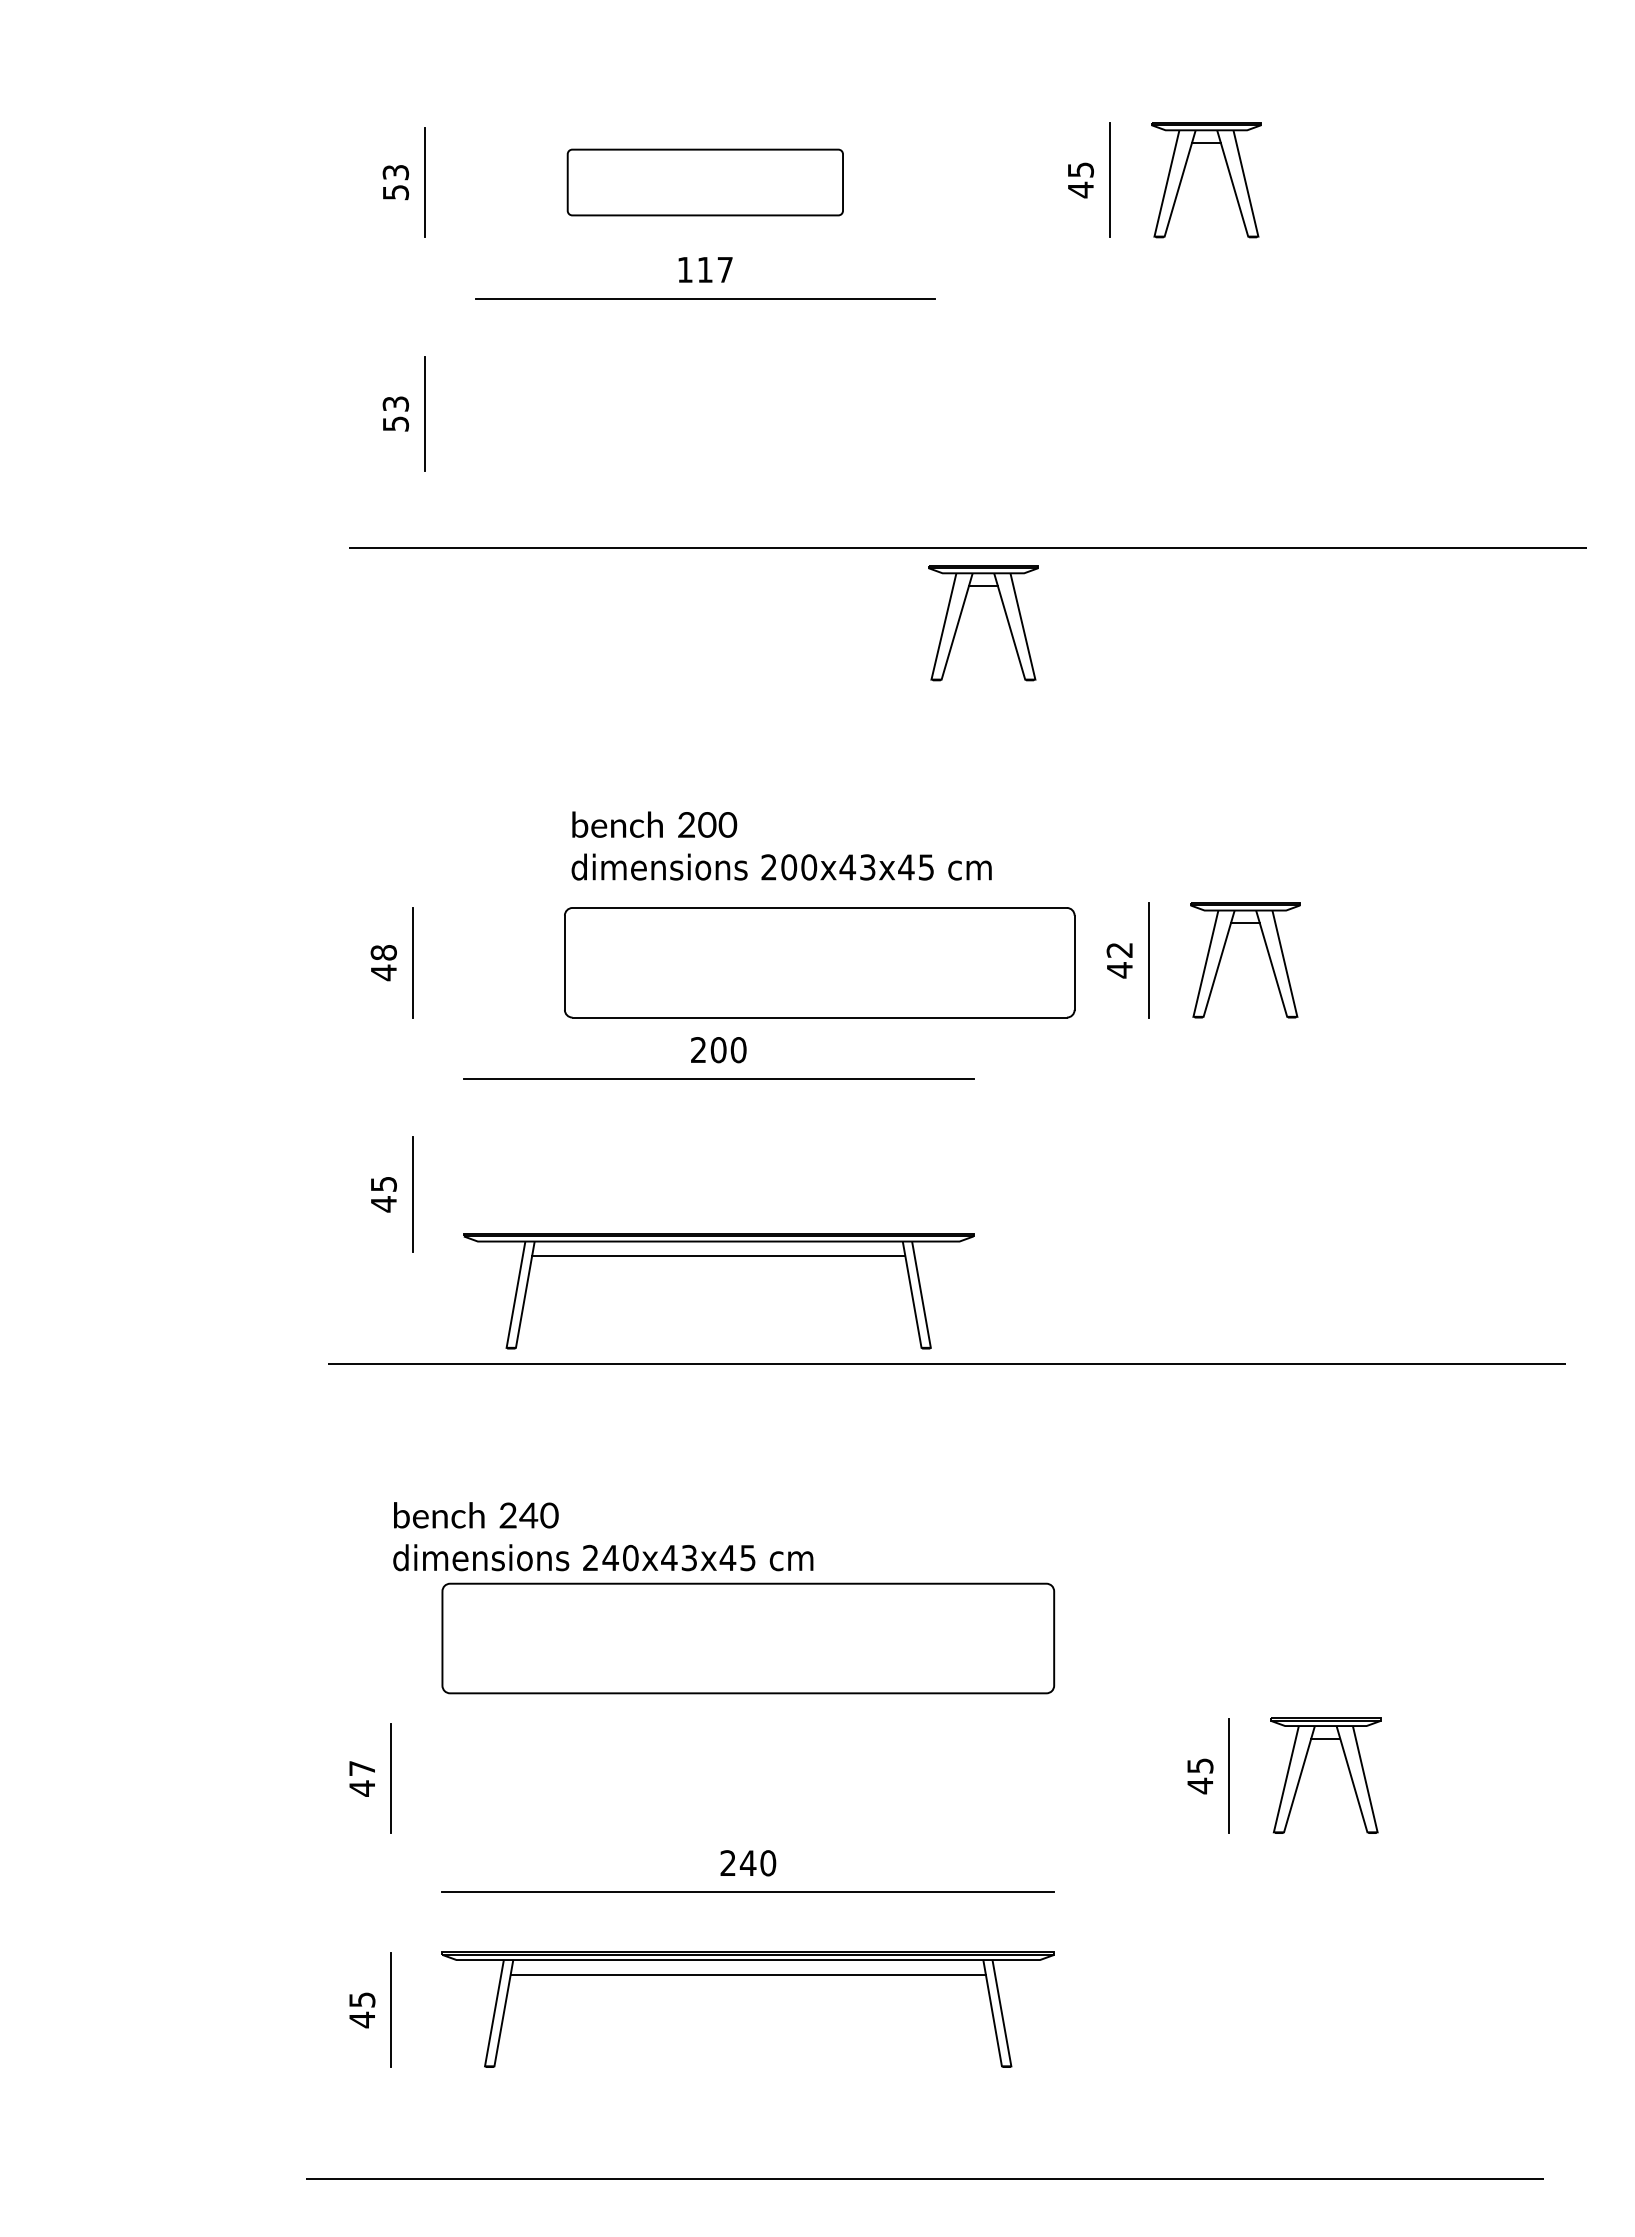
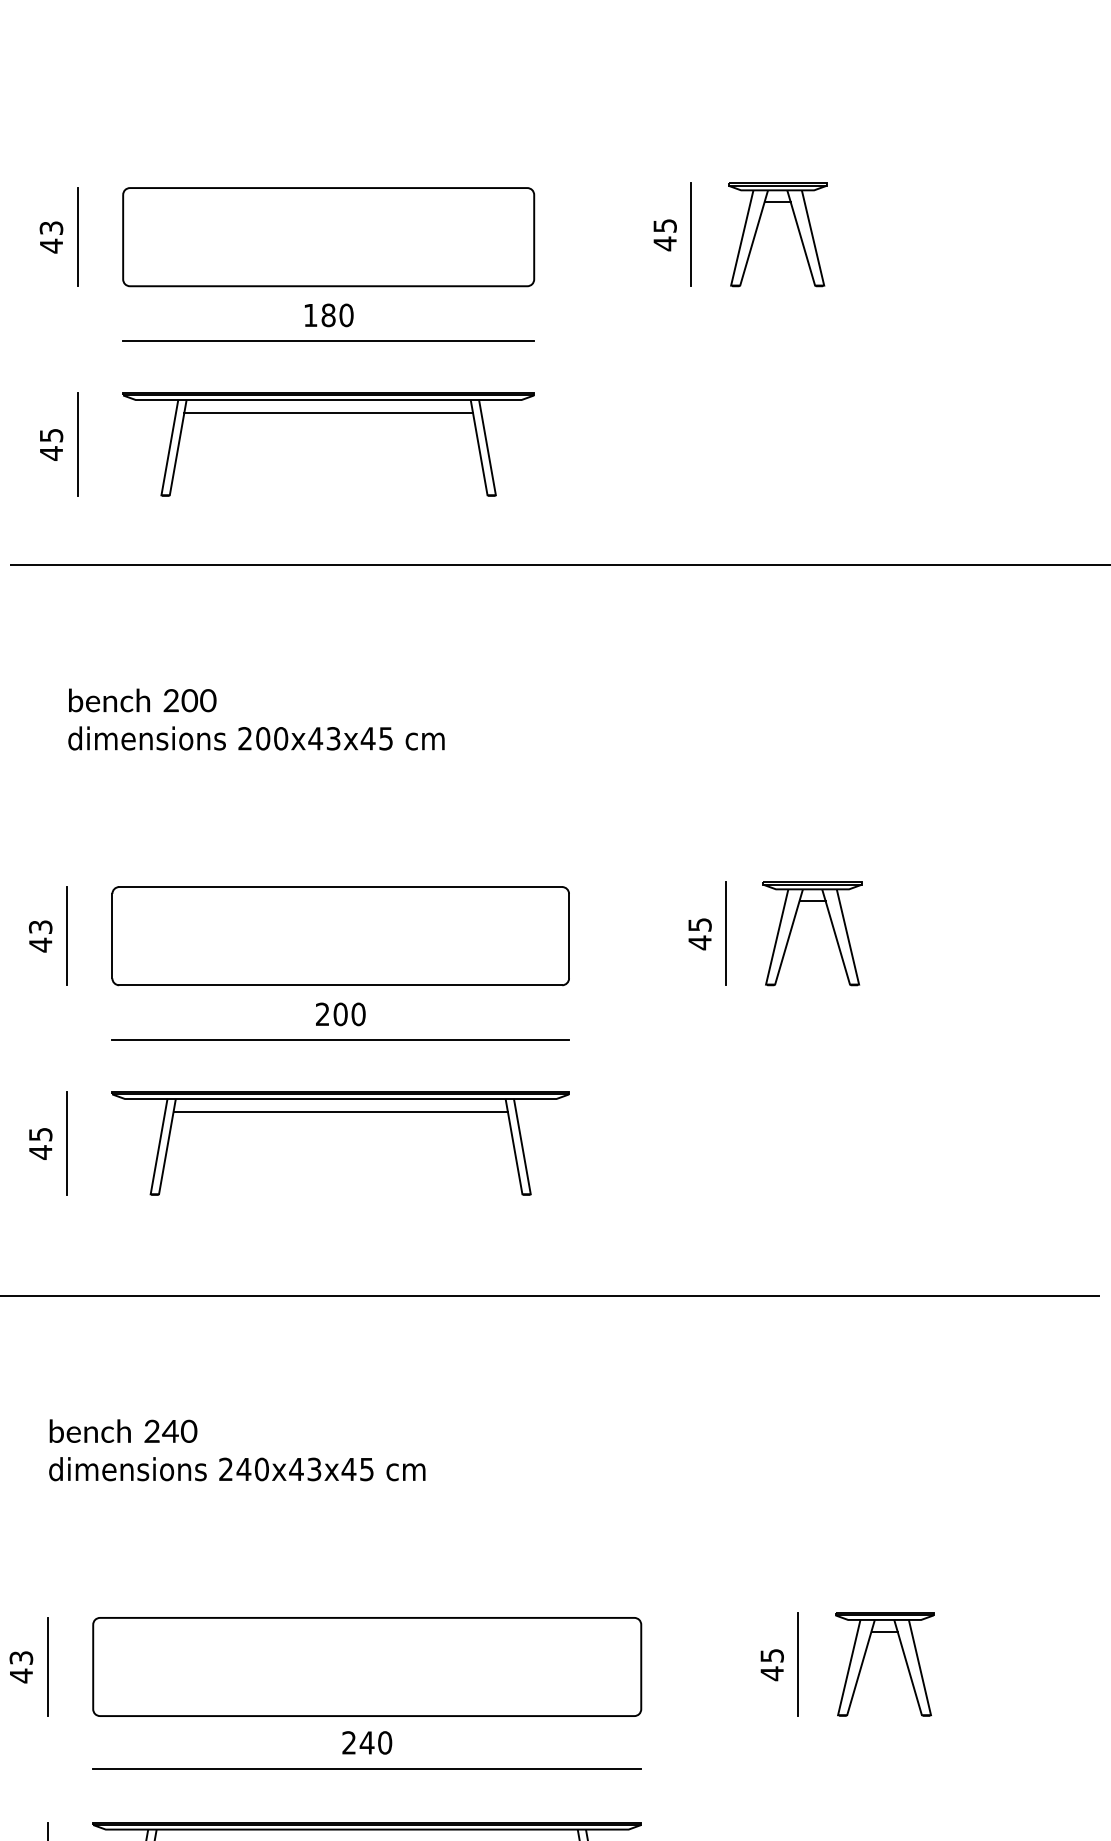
part: (705, 182) -> (328, 237), size x1.67
text: (396, 192) -> (52, 246), 53 -> 43
text: (715, 269) -> (337, 315), 117 -> 180
part: (705, 379) -> (328, 413), added
text: (395, 414) -> (51, 444), 53 -> 45
part: (1005, 616) -> (597, 625), removed
text: (781, 845) -> (256, 719), moved
text: (1119, 950) -> (699, 925), 42 -> 45
text: (383, 952) -> (40, 926), 48 -> 43
part: (819, 962) -> (340, 935), moved
part: (718, 1256) -> (340, 1112), moved
part: (748, 1638) -> (367, 1666), moved
text: (362, 1768) -> (21, 1658), 47 -> 43

